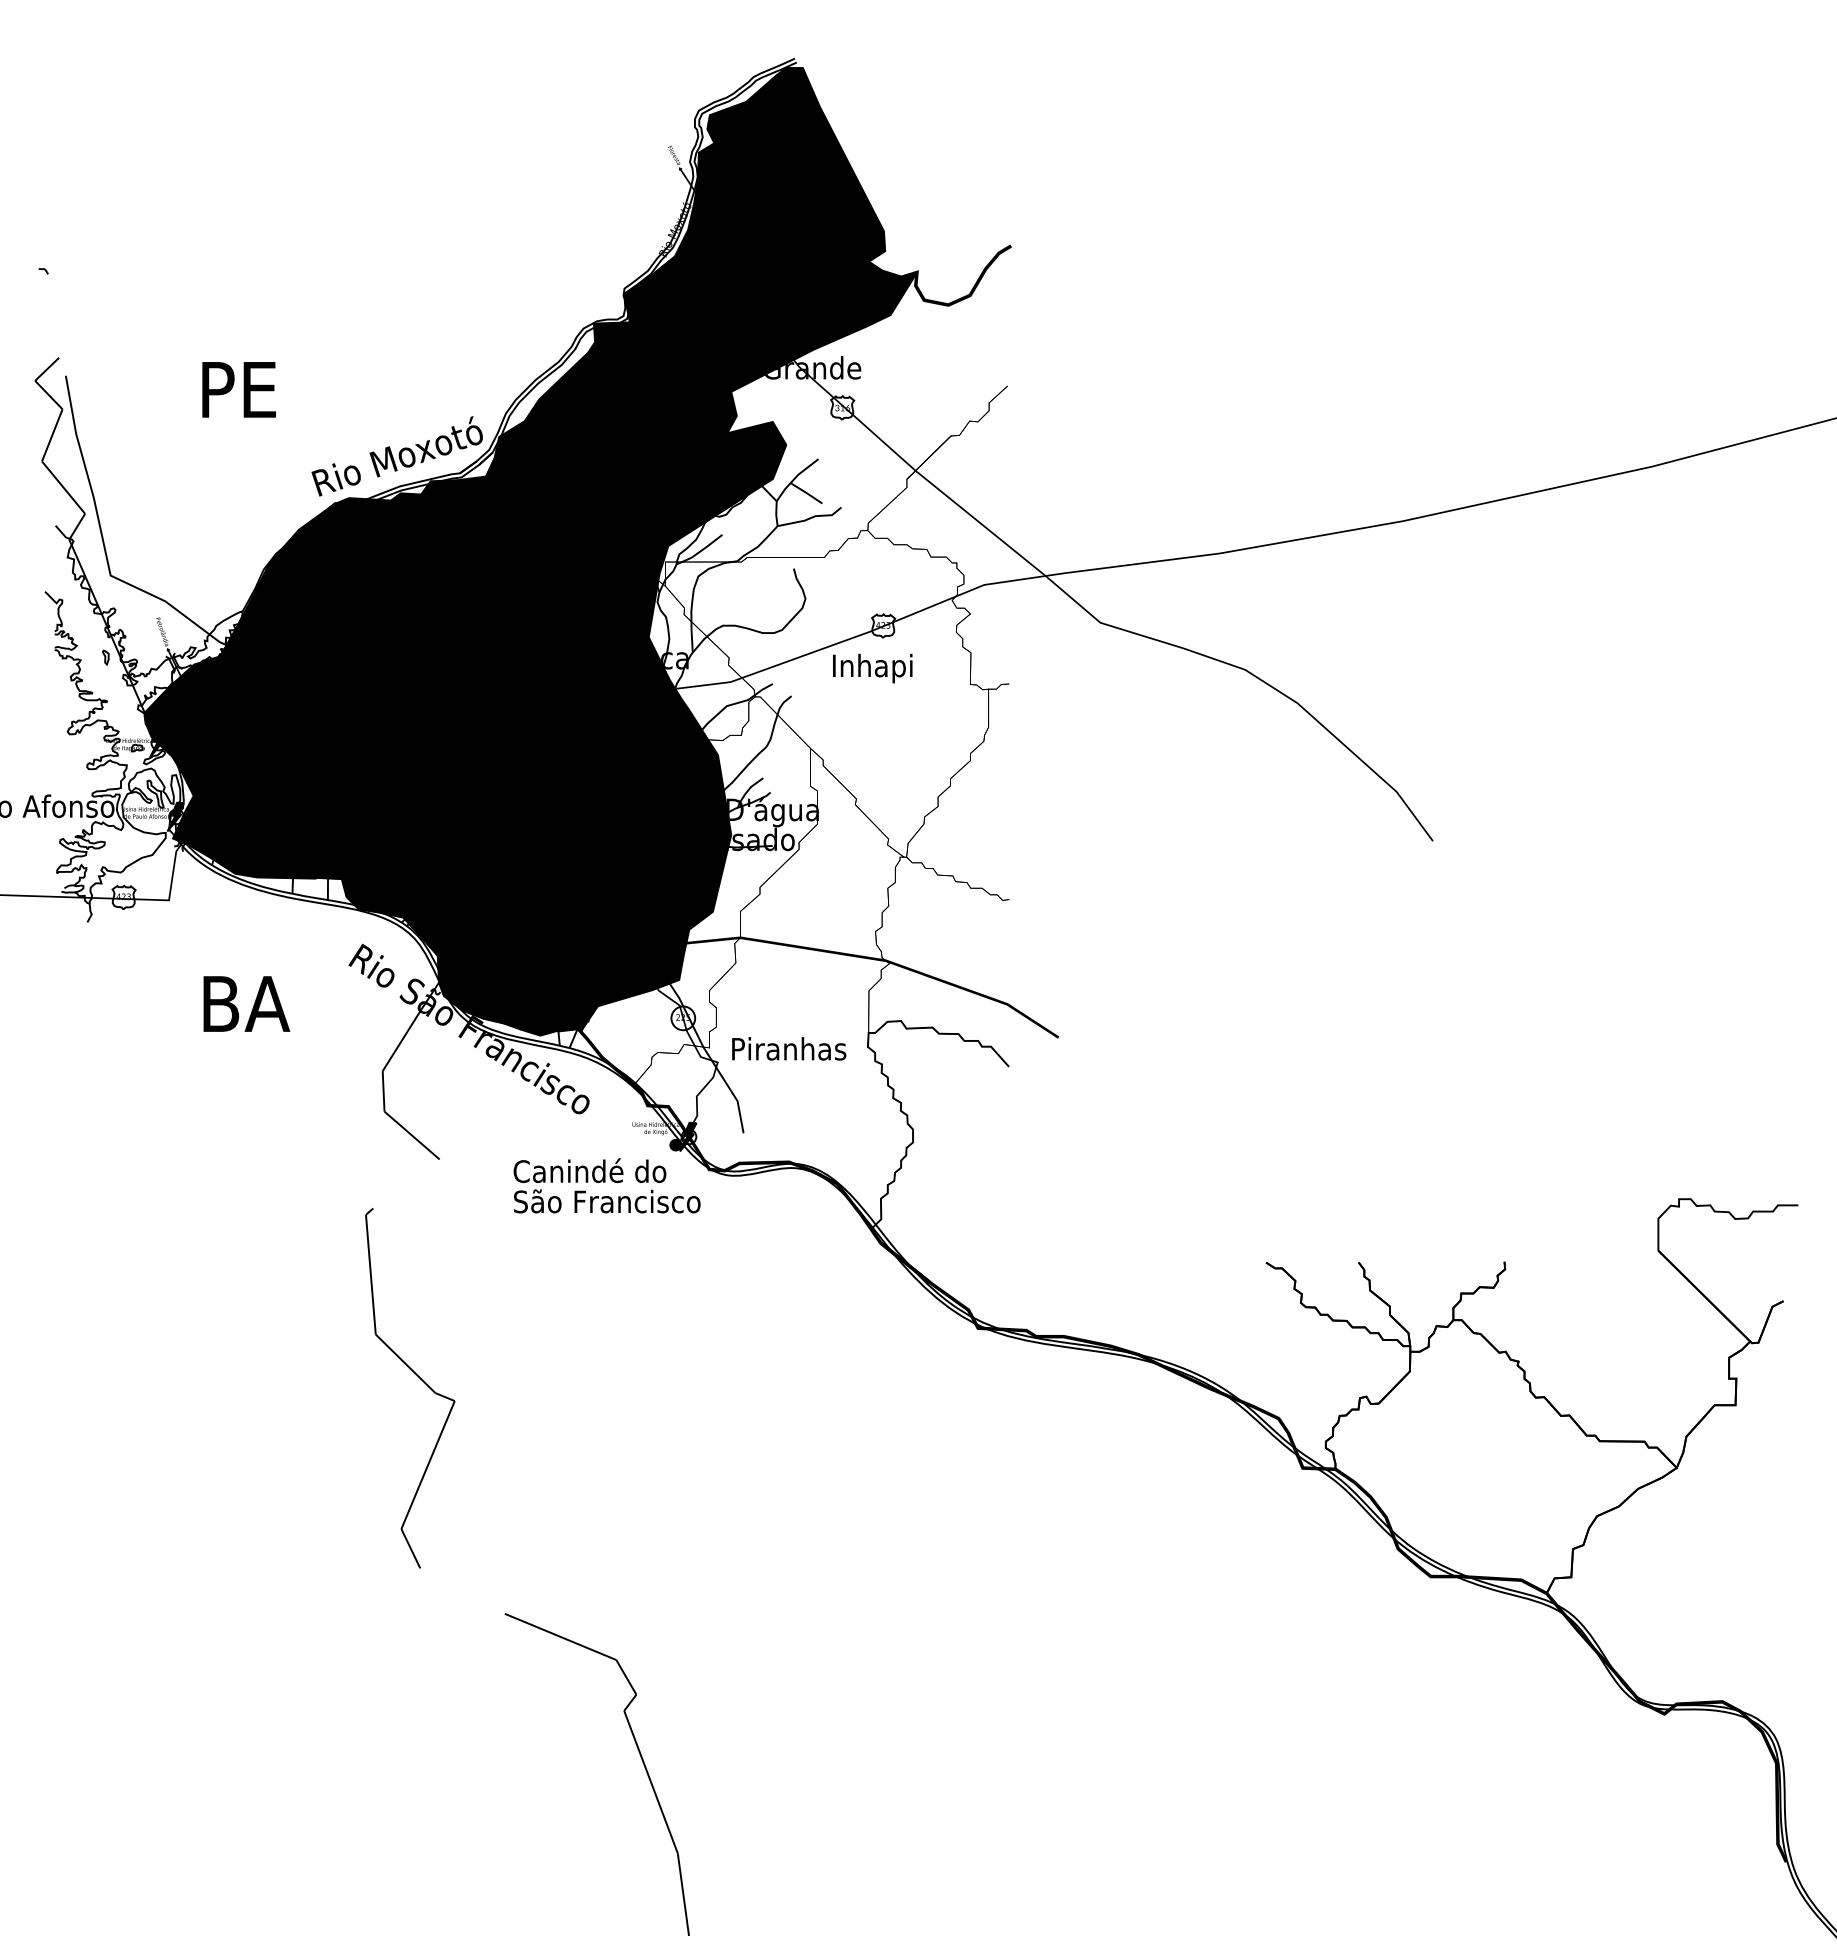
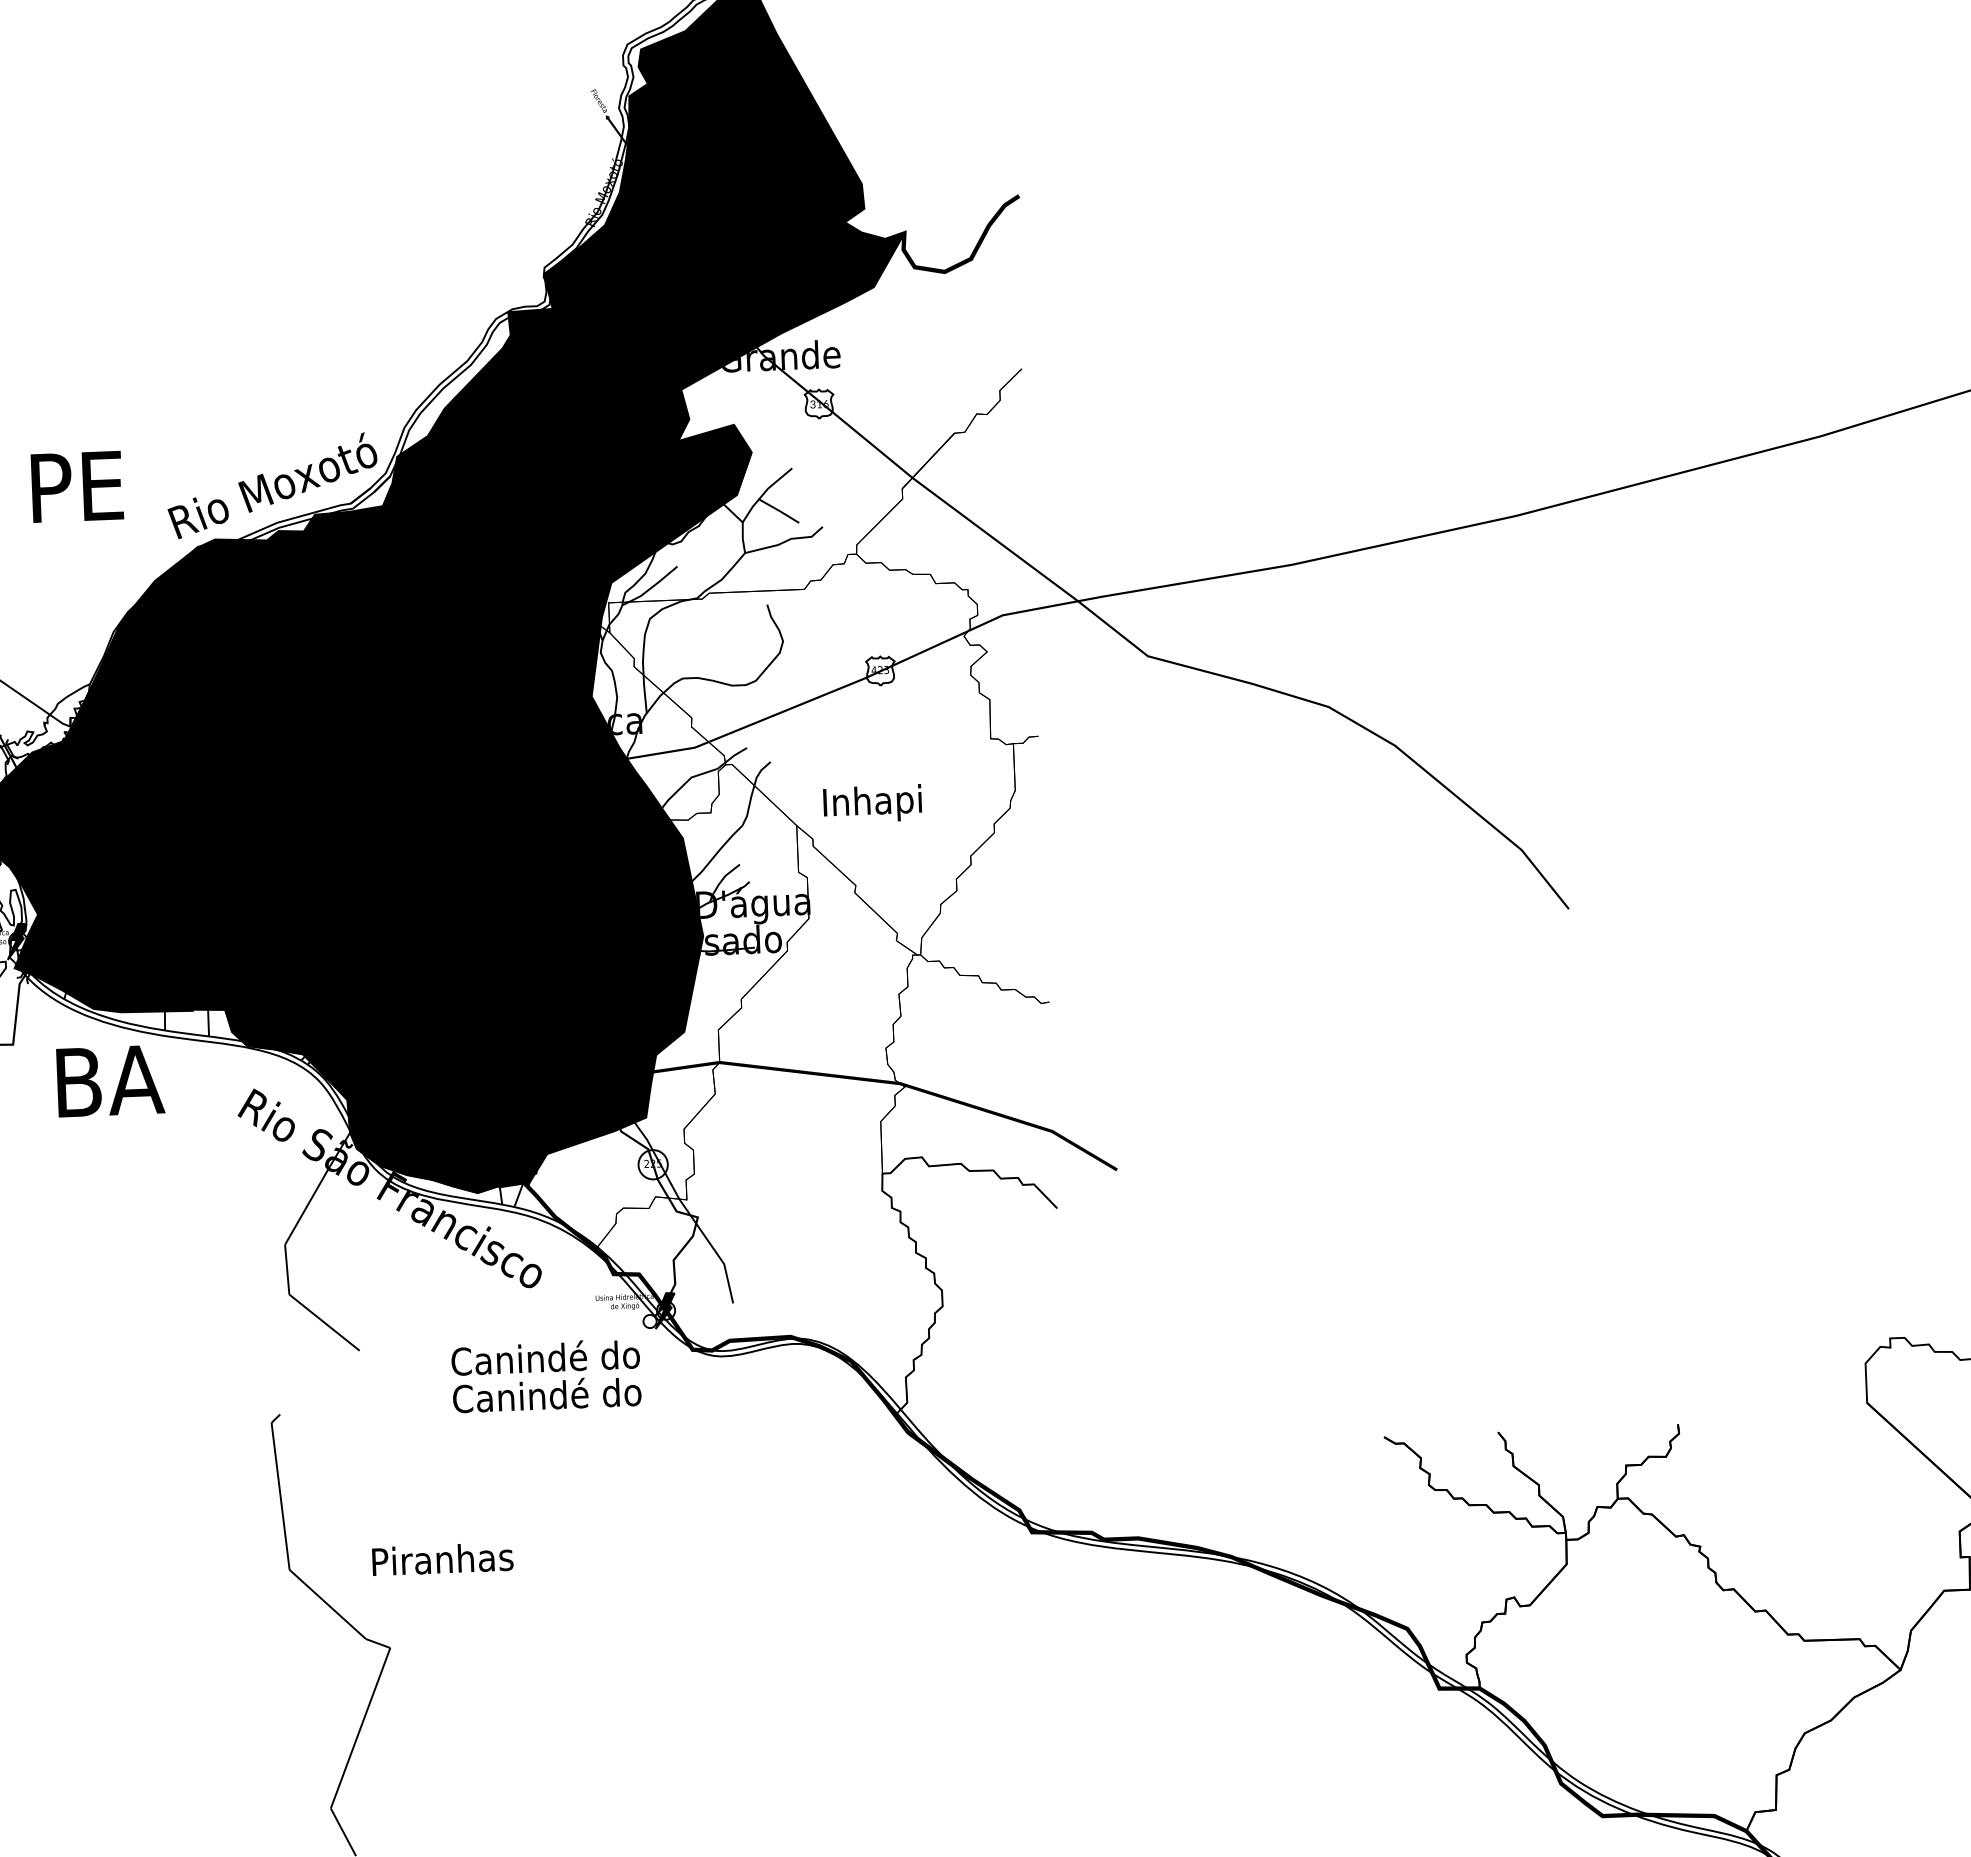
text: (238, 389) -> (76, 486), moved
text: (872, 668) -> (872, 804), moved
text: (246, 1003) -> (110, 1080), moved
text: (789, 1048) -> (443, 1558), moved
fill: (675, 1144) -> (649, 1320), removed
text: (606, 1200) -> (567, 1393), São Francisco -> Canindé do

